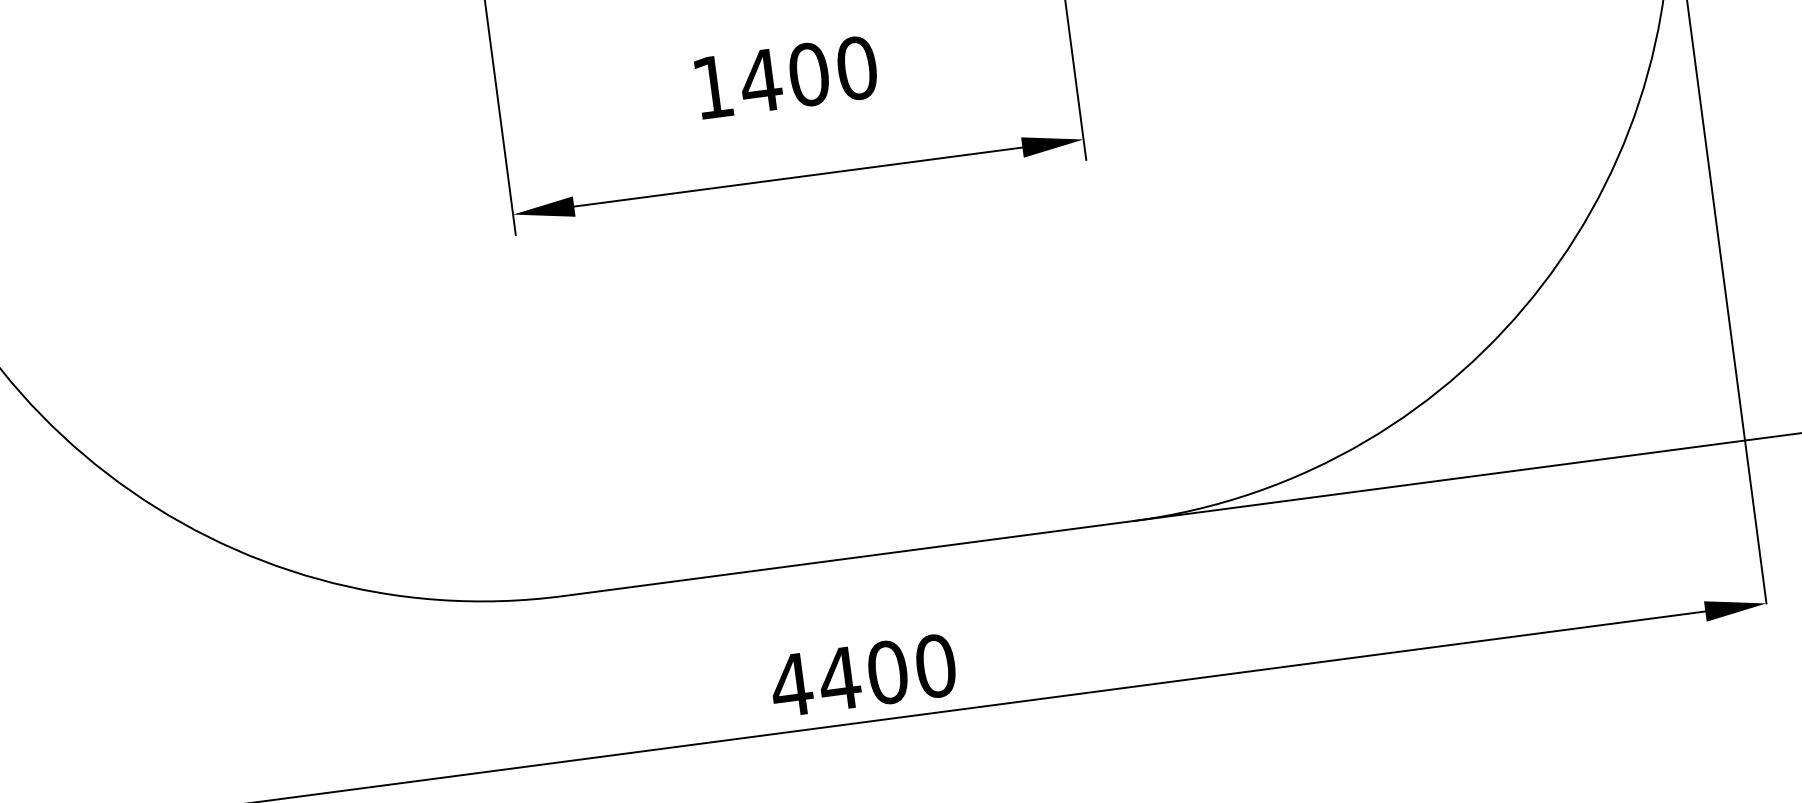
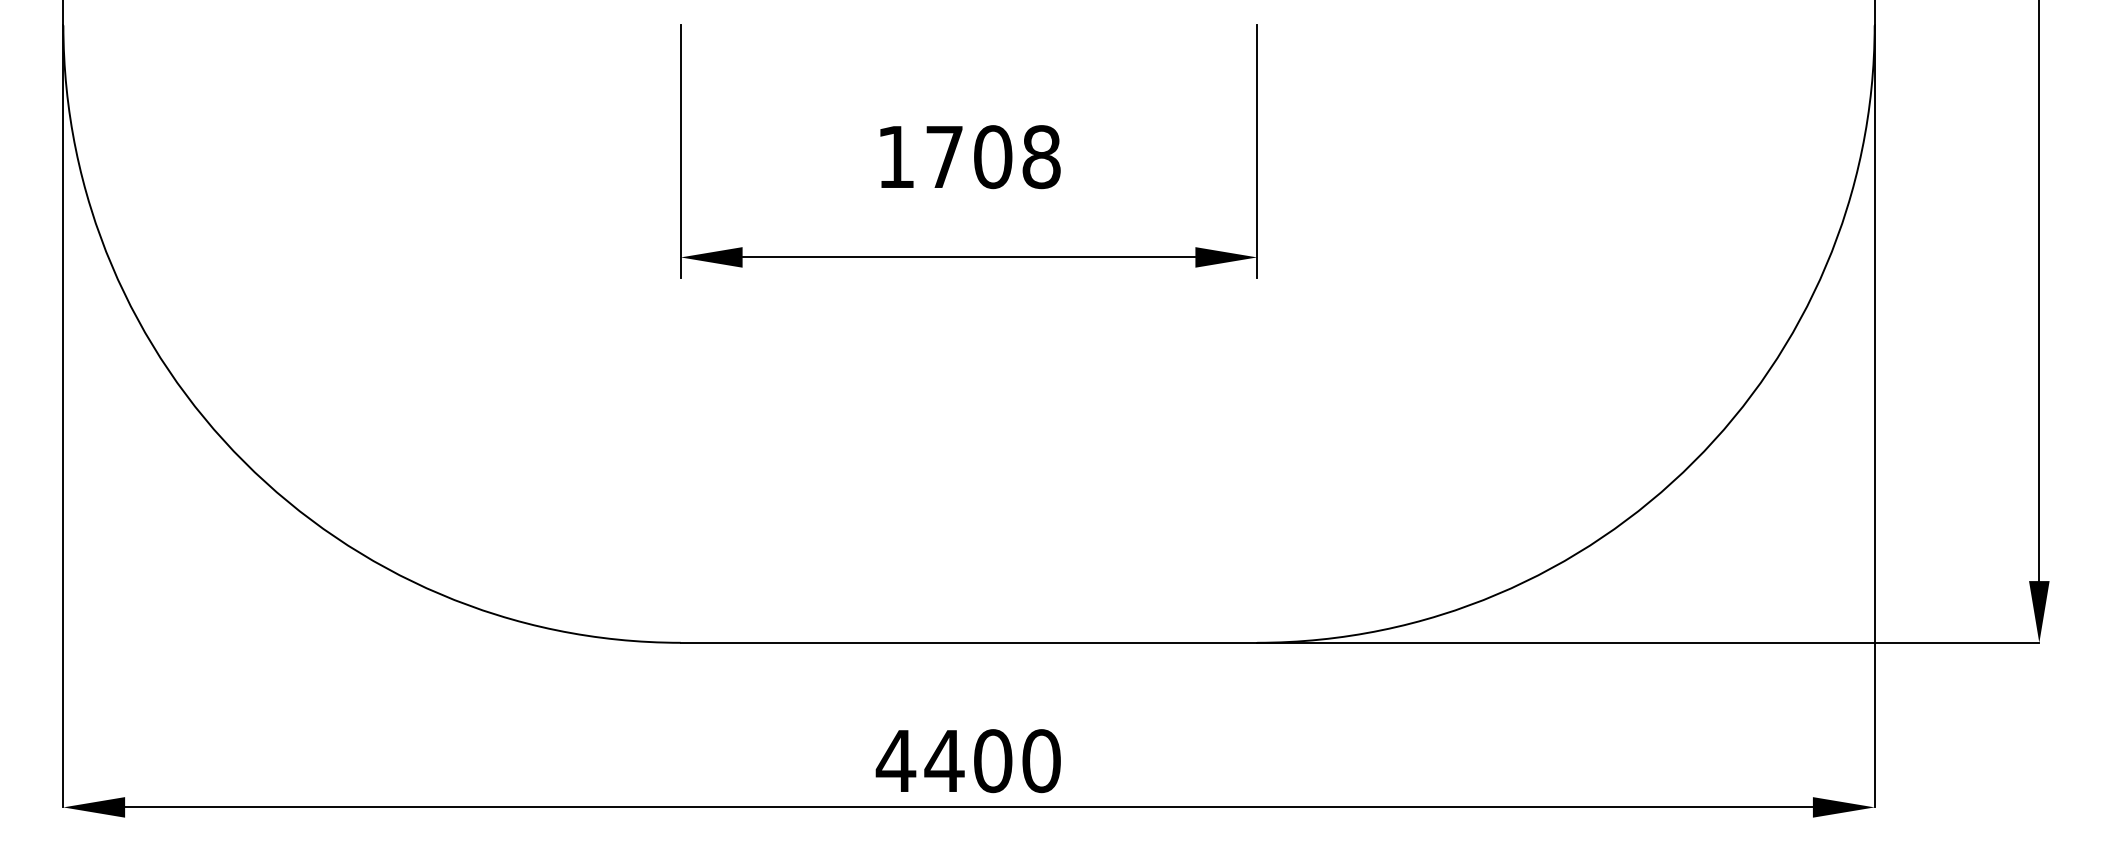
text: (808, 74) -> (992, 156), 1400 -> 1708

